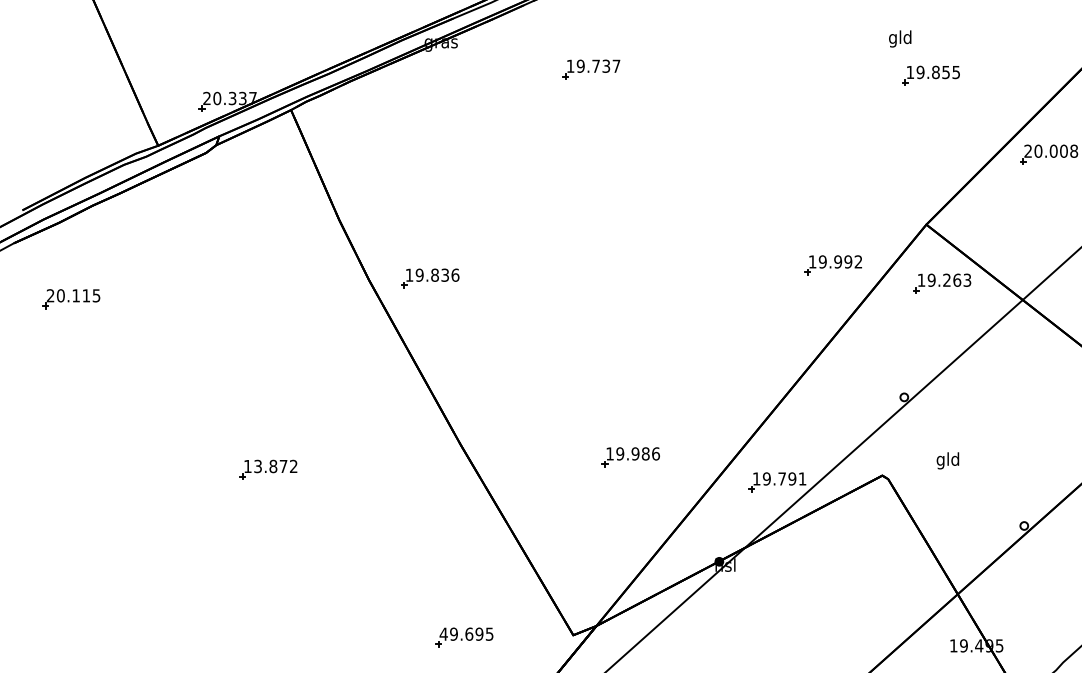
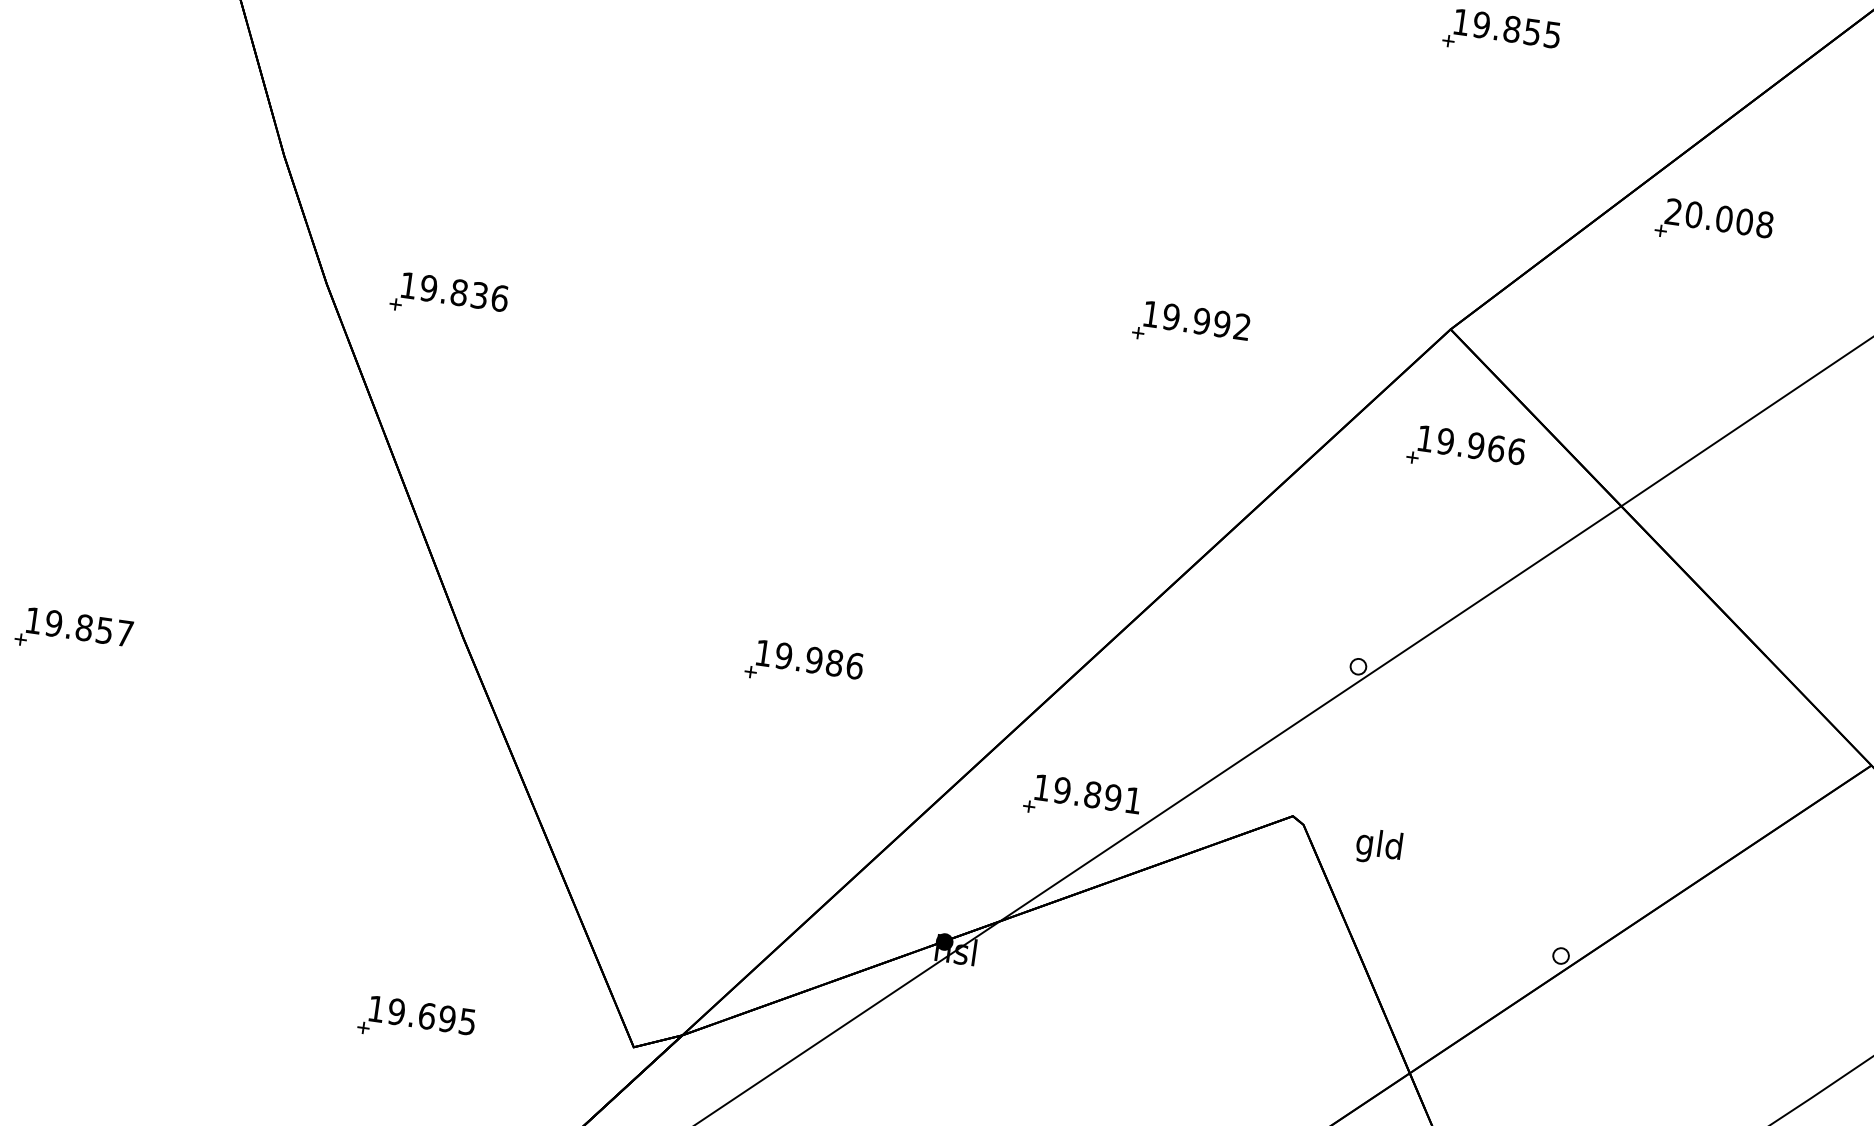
part: (832, 265) -> (1189, 326), moved
text: (957, 279) -> (1497, 447), 19.263 -> 19.966
part: (630, 457) -> (803, 666), moved
text: (947, 460) -> (1378, 846), moved
text: (275, 466) -> (88, 628), 13.872 -> 19.857
text: (782, 478) -> (1093, 794), 19.791 -> 19.891
text: (443, 633) -> (376, 1007), 49.695 -> 19.695

